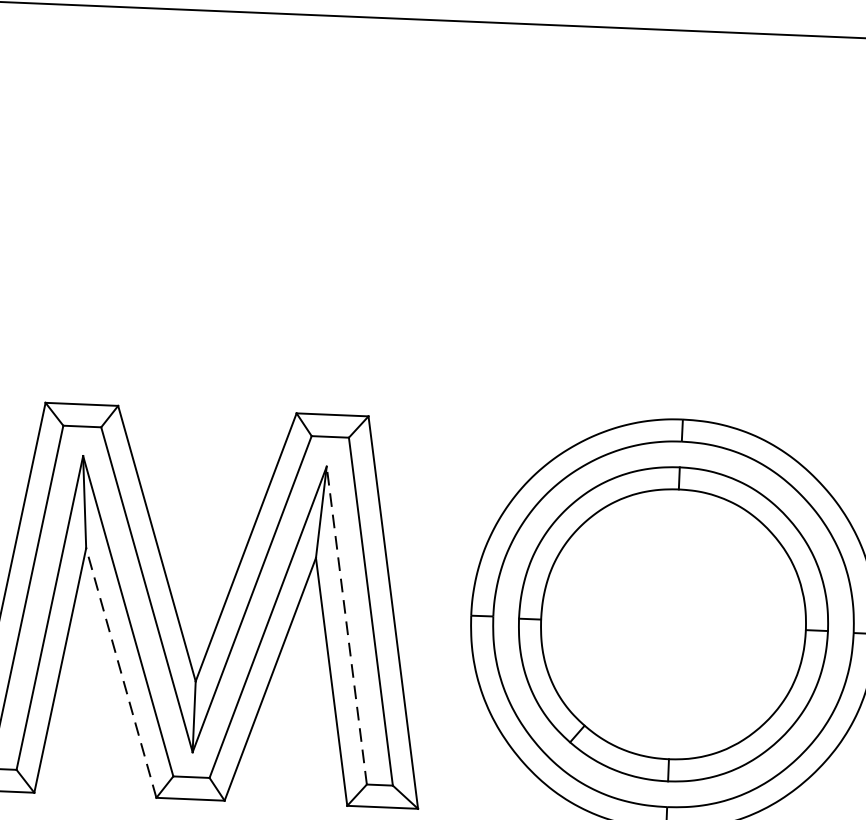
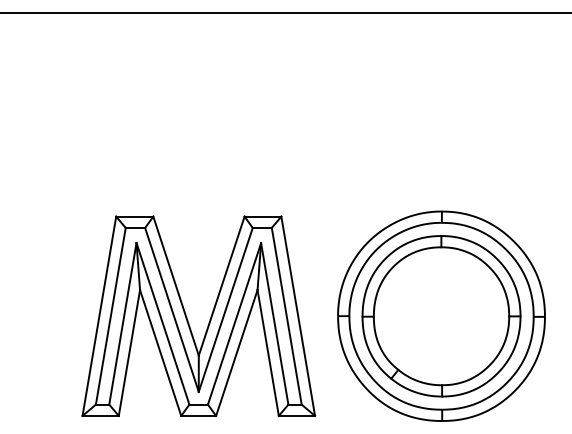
line: (346, 624) -> (274, 323), dashed -> solid
line: (121, 672) -> (160, 352), dashed -> solid

